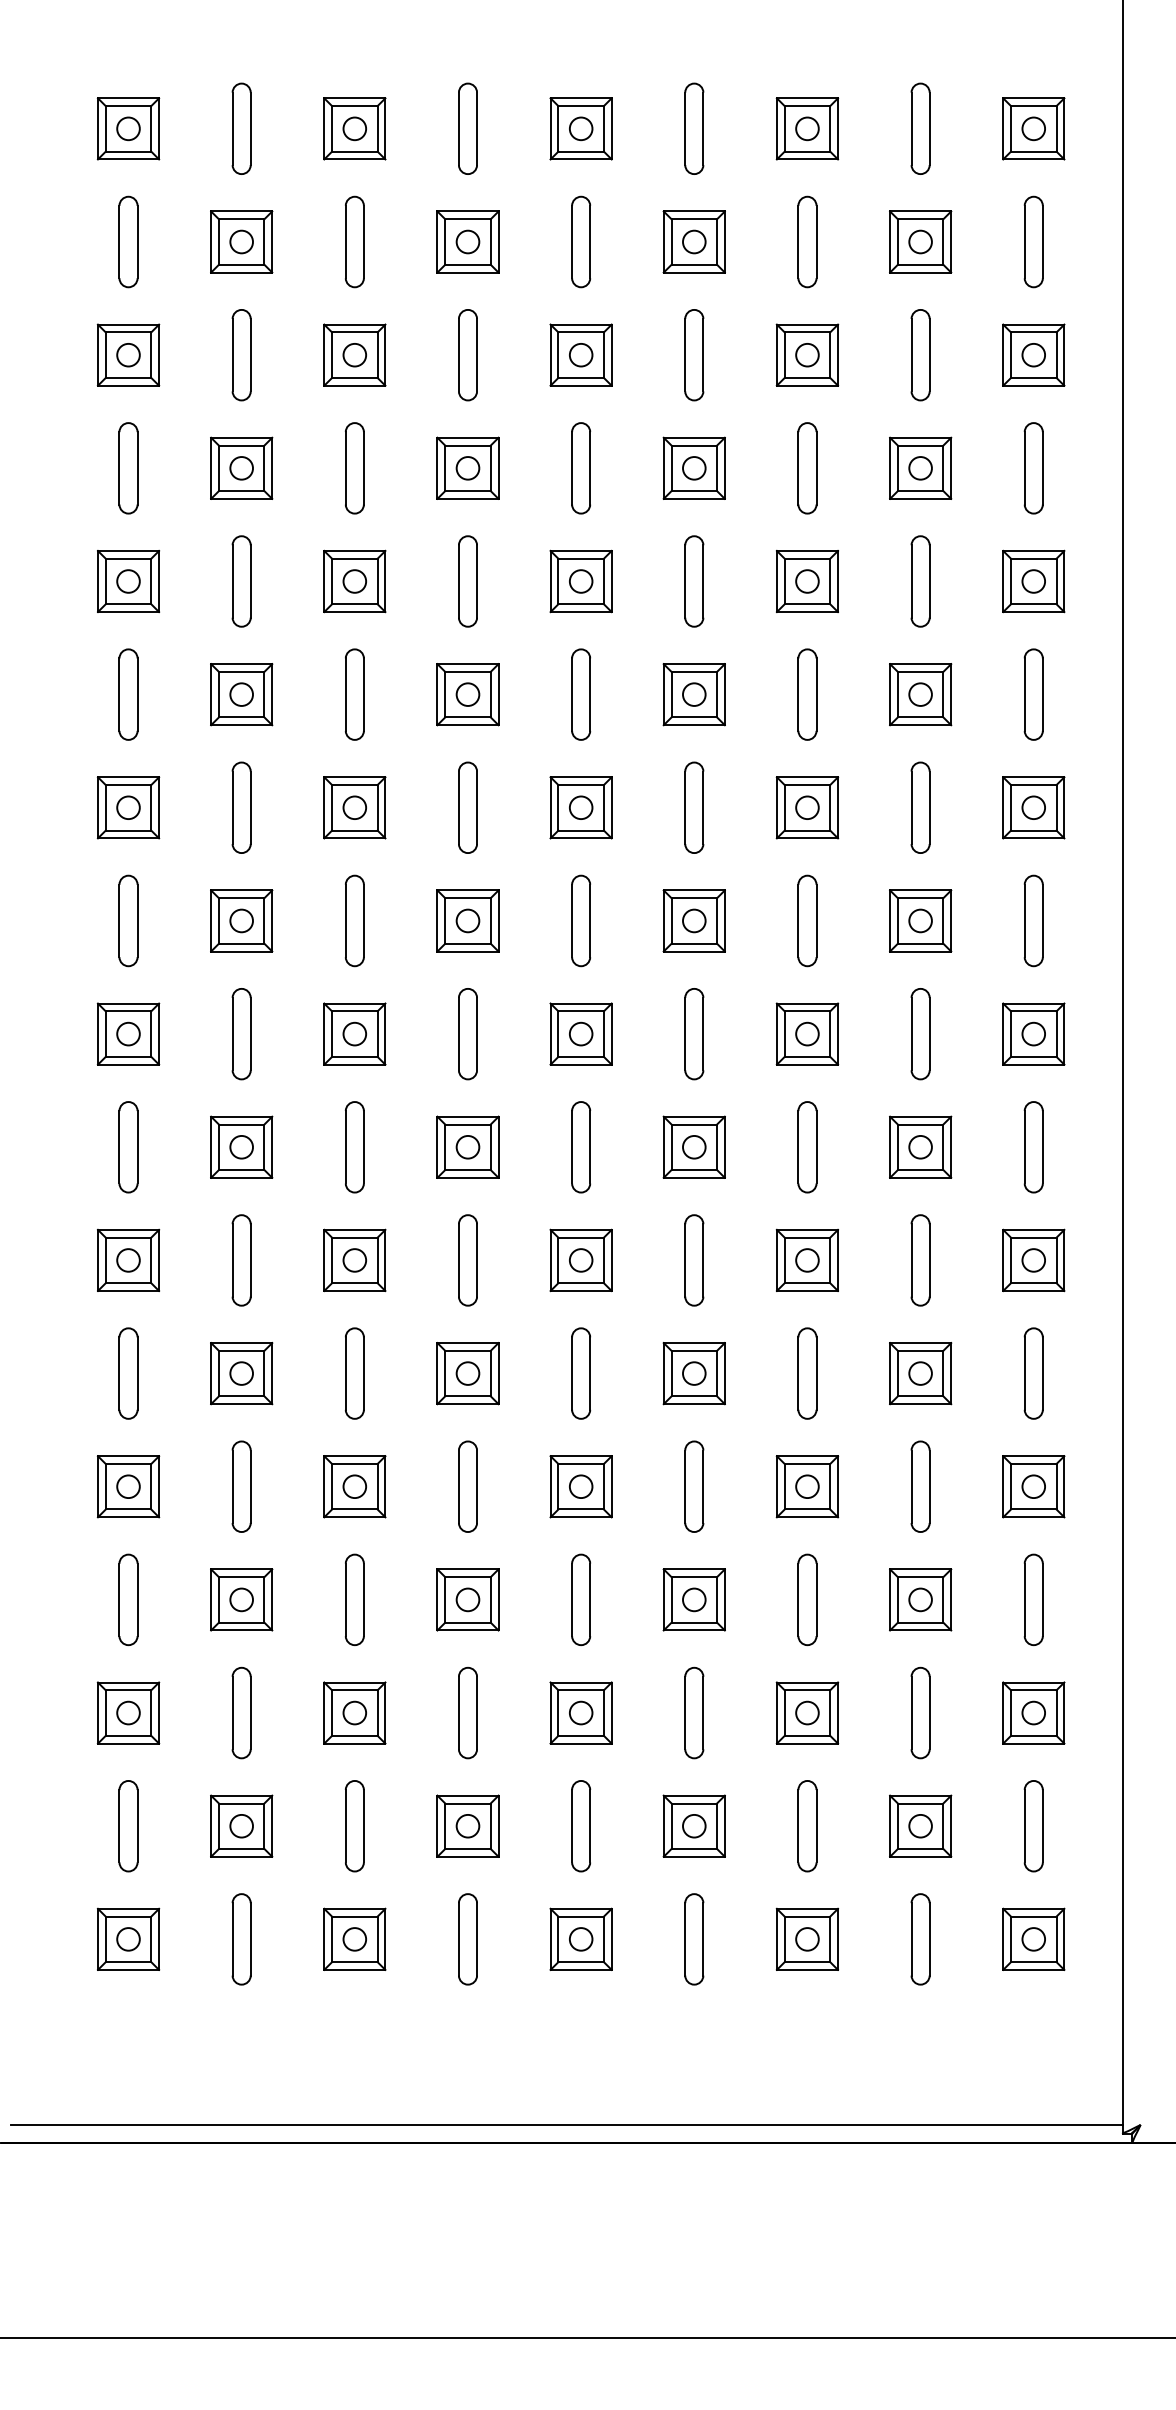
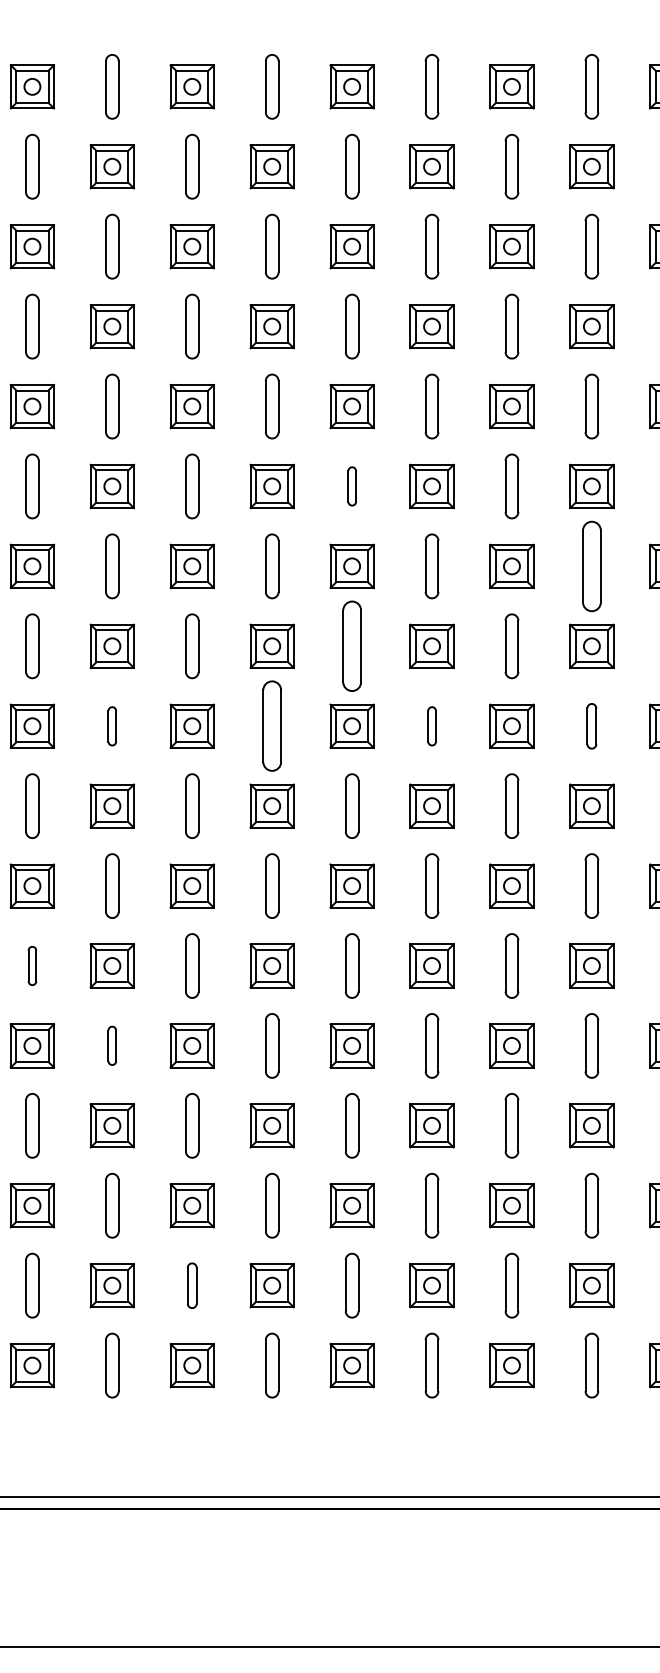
part: (581, 694) -> (352, 486), size x0.6
part: (920, 807) -> (591, 566), size x1.4
part: (580, 920) -> (351, 645), size x1.4
part: (241, 1034) -> (112, 726), size x0.6
part: (467, 1034) -> (271, 726), size x1.4
part: (694, 1034) -> (432, 726), size x0.6
part: (920, 1034) -> (591, 726), size x0.7
part: (128, 1373) -> (32, 965), size x0.6
part: (241, 1486) -> (112, 1045), size x0.6
part: (354, 1826) -> (192, 1285), size x0.7

